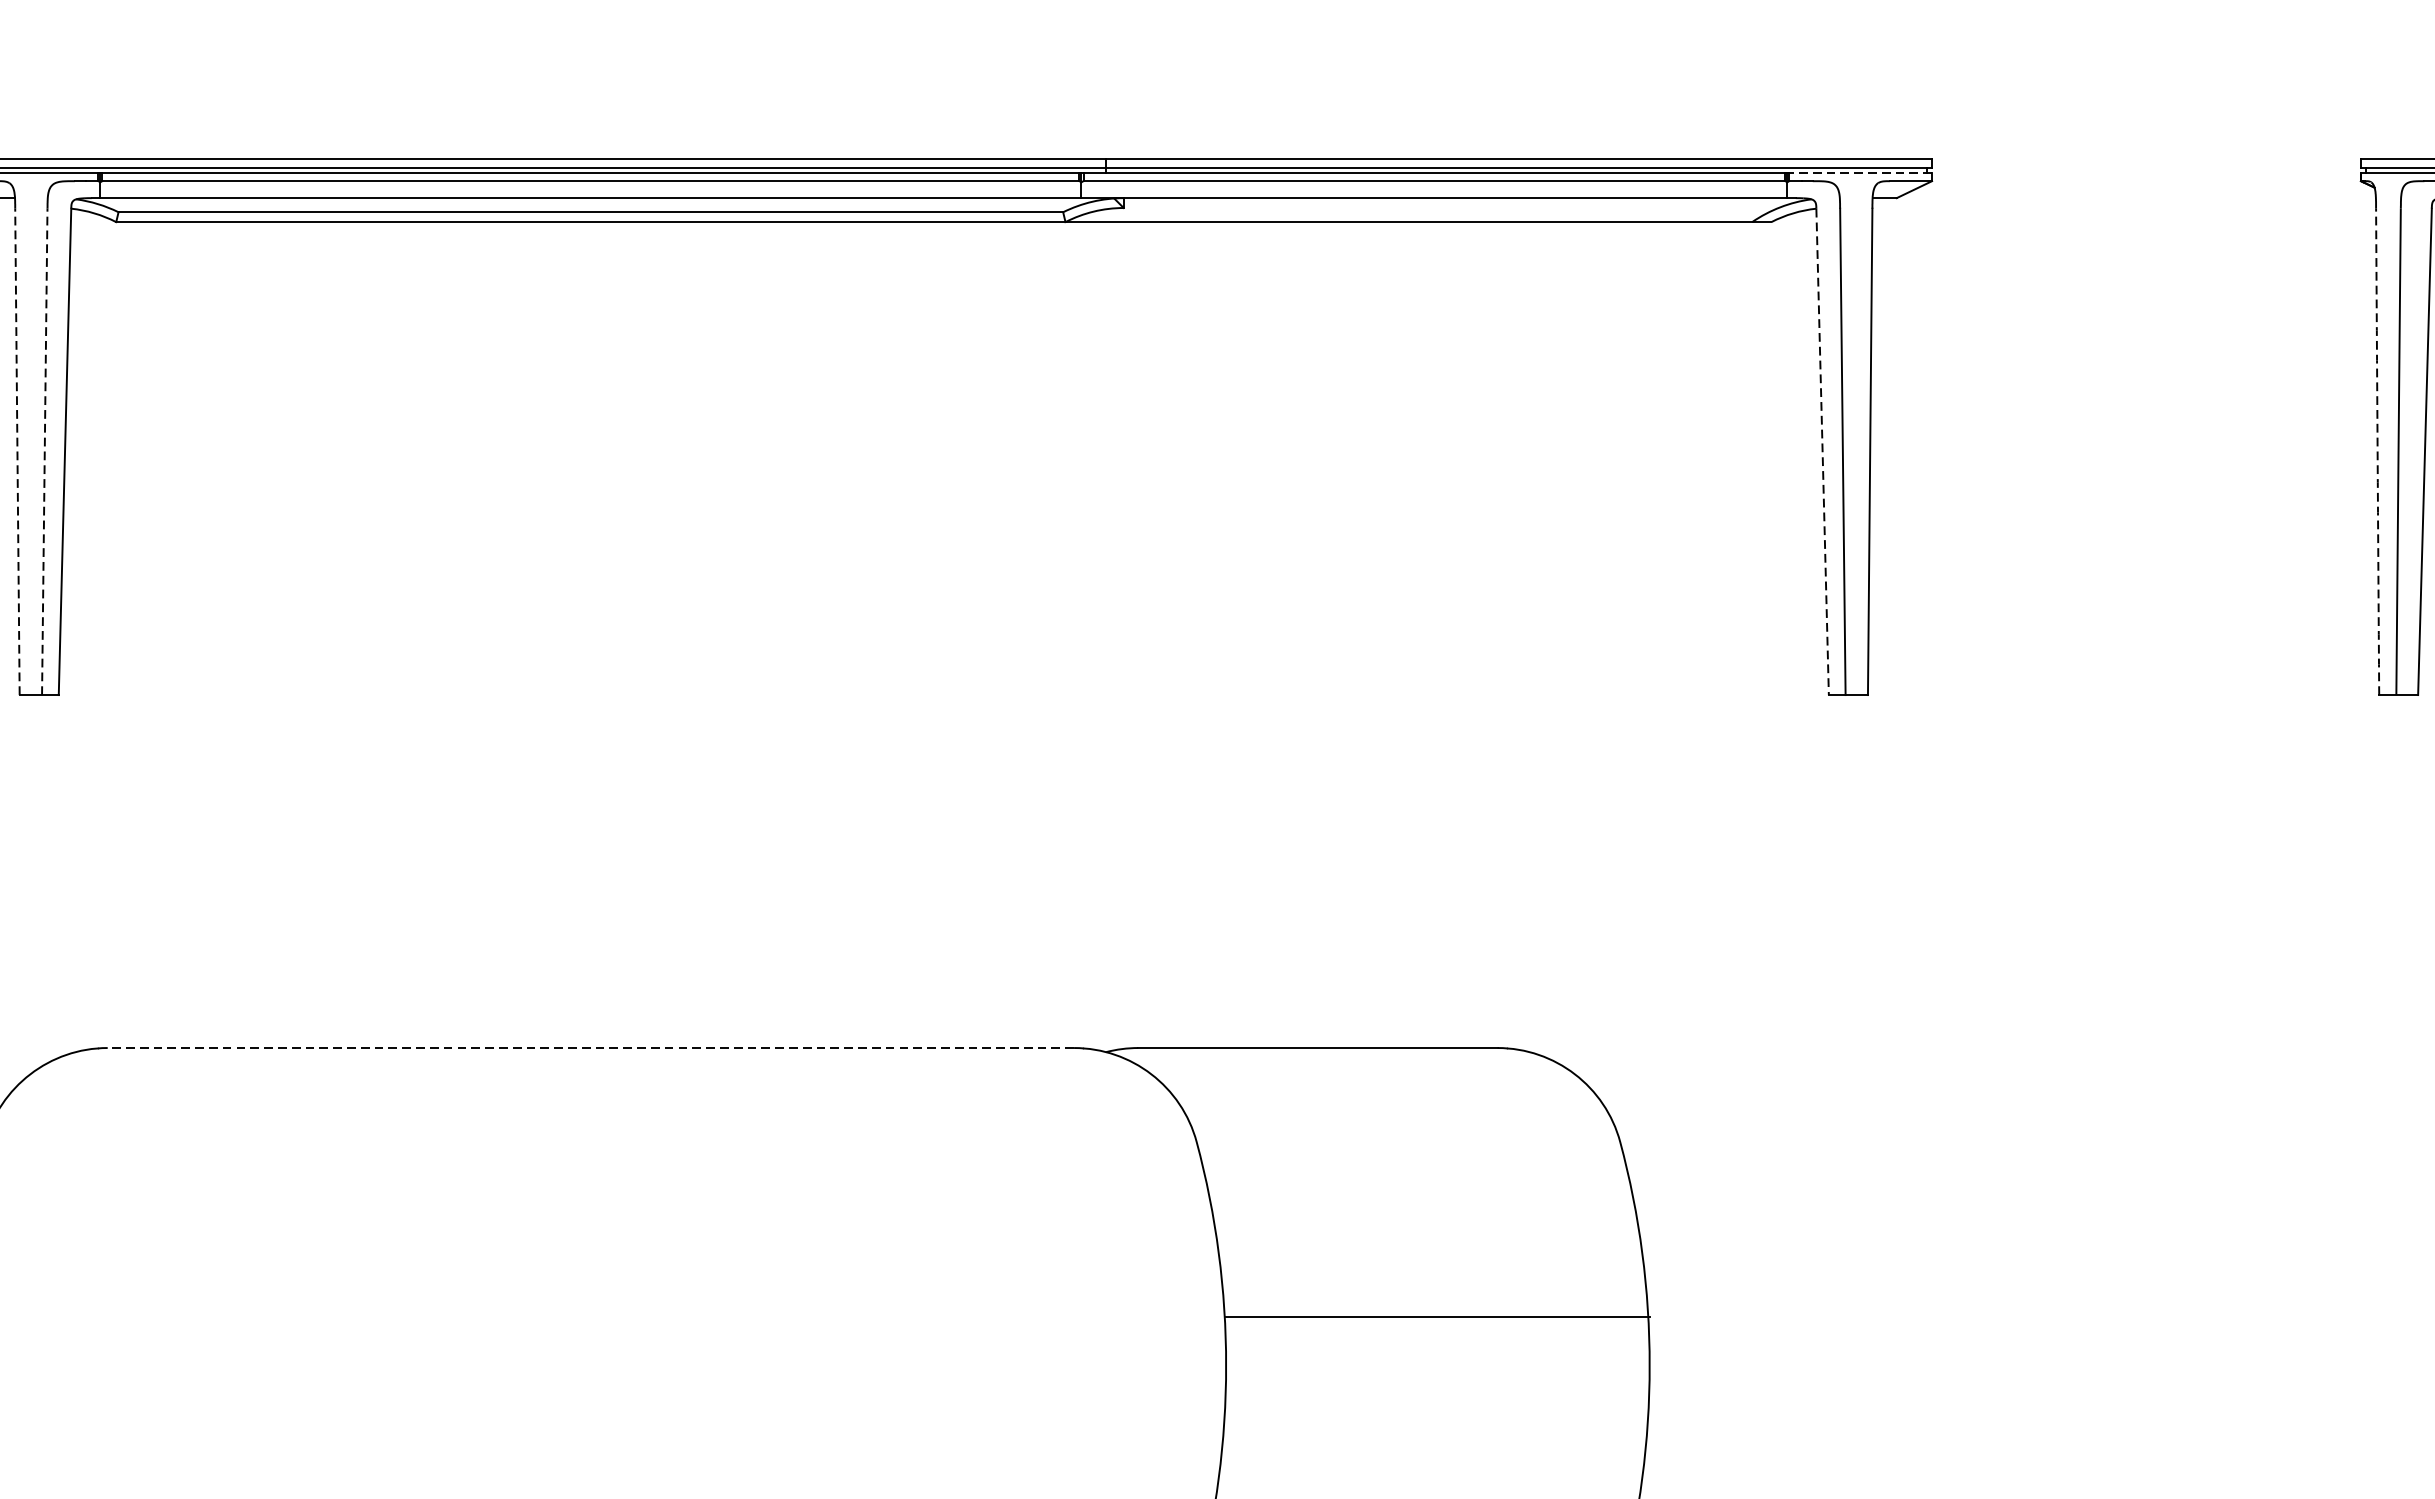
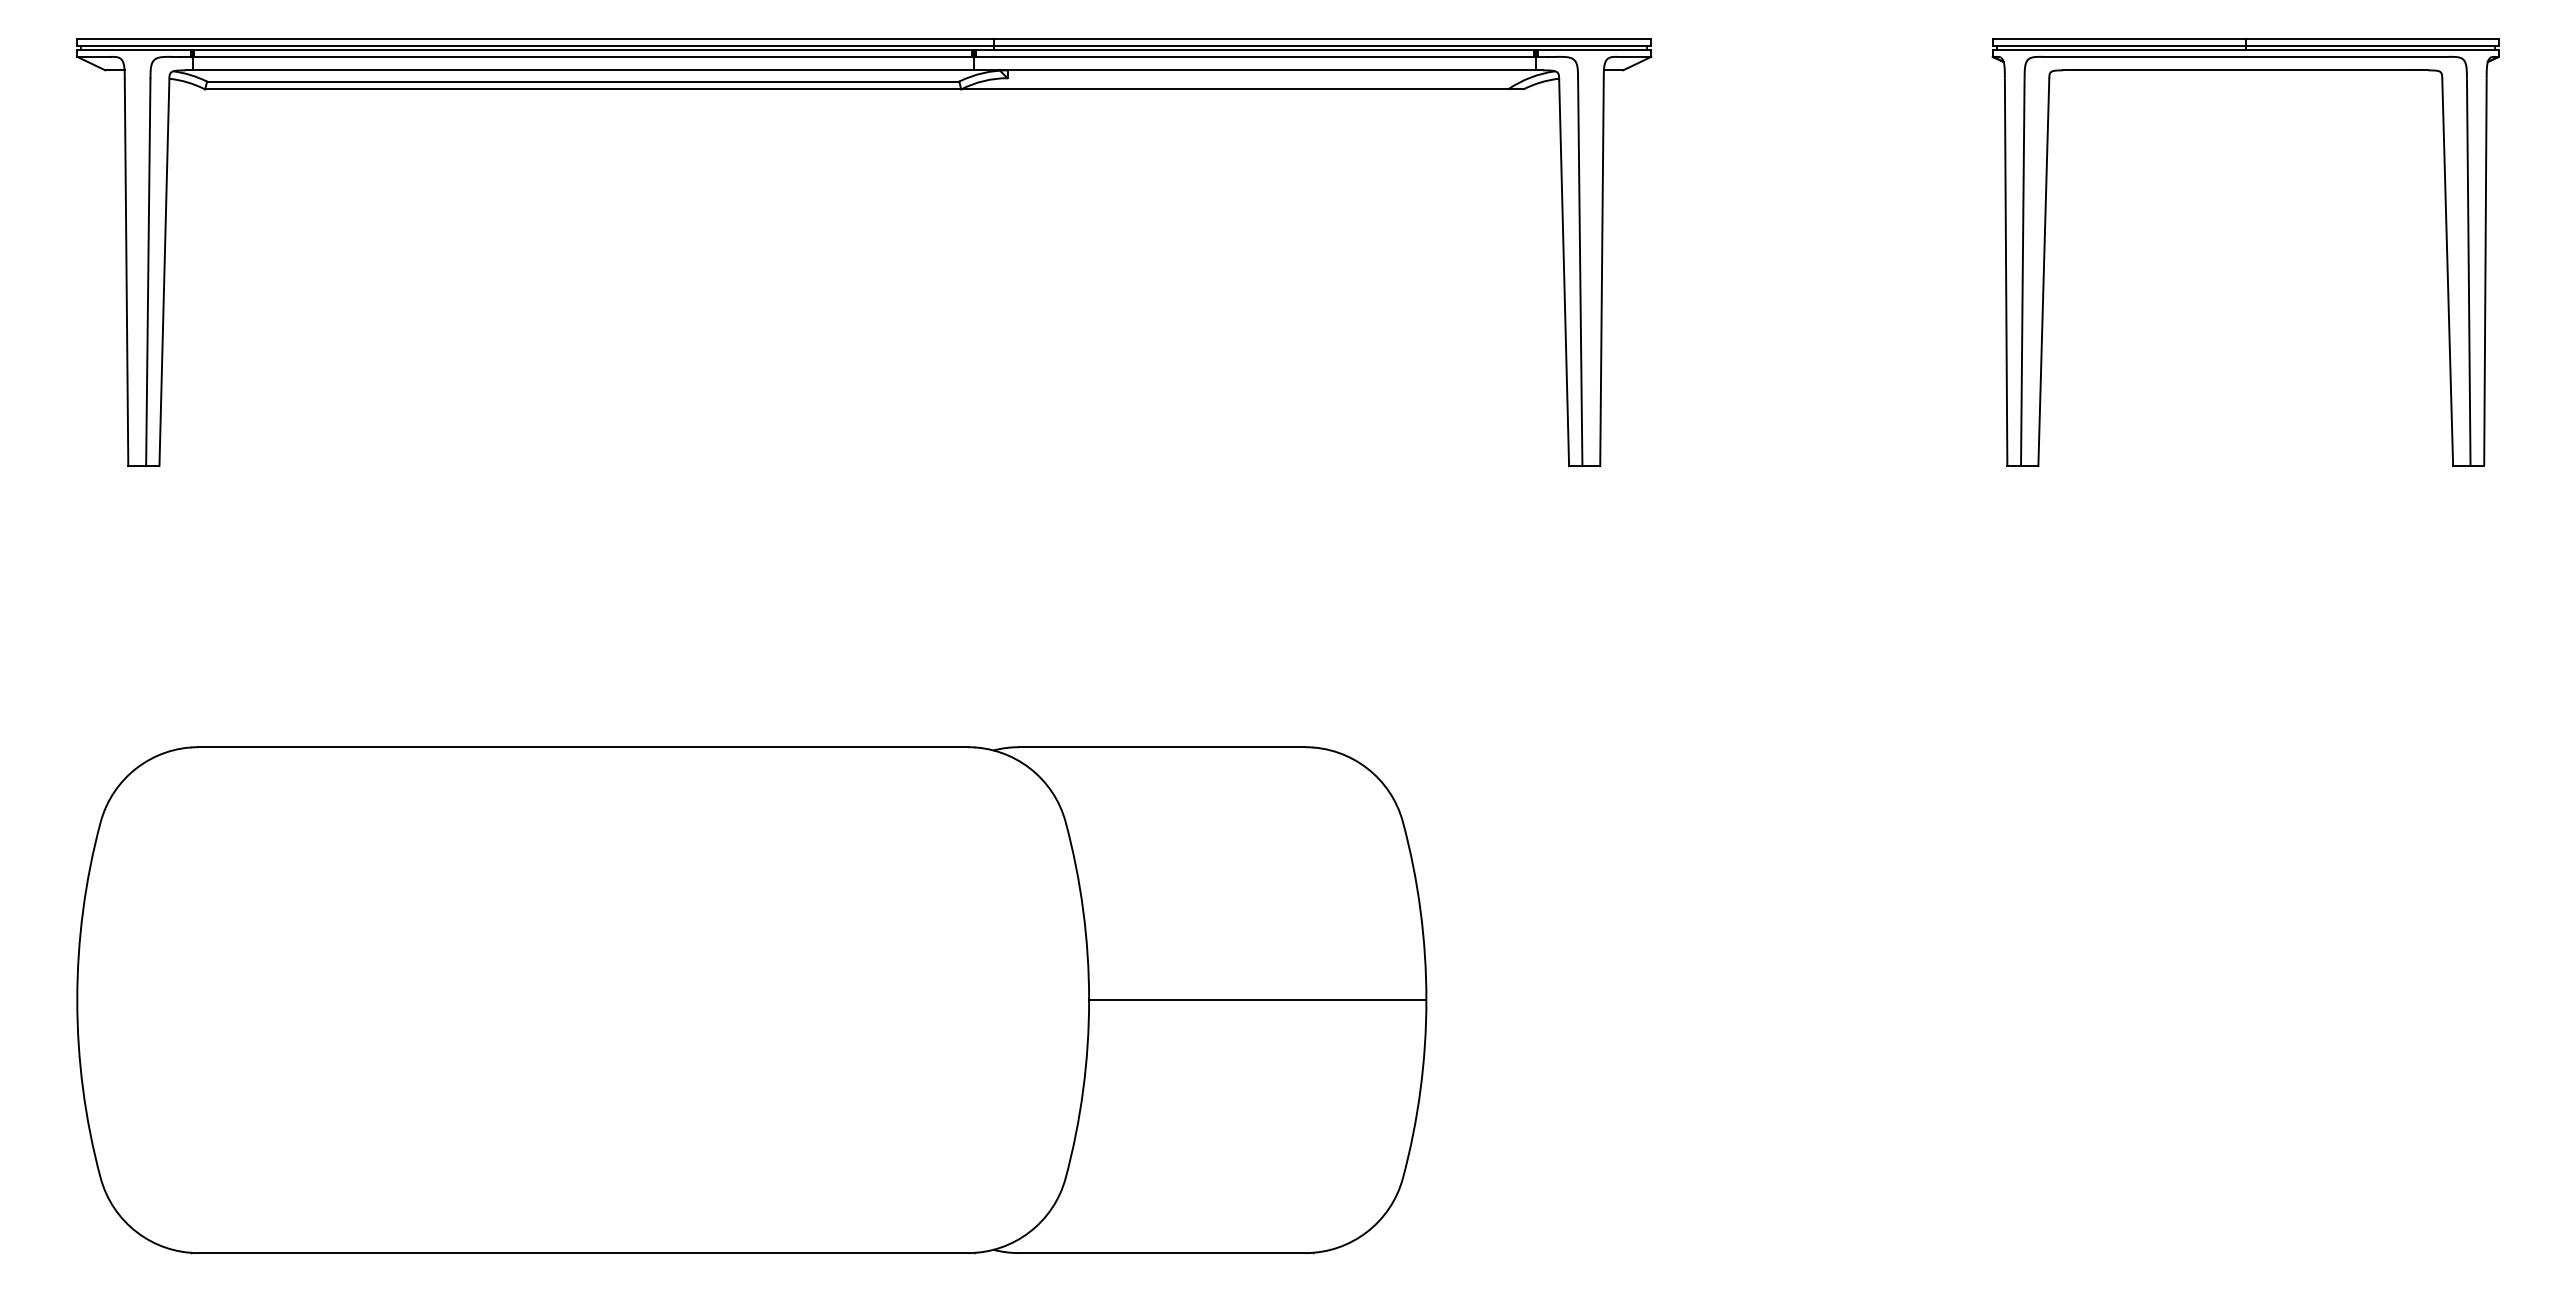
line: (1859, 173) -> (1593, 50), dashed -> solid
line: (17, 451) -> (126, 272), dashed -> solid
line: (45, 451) -> (148, 272), dashed -> solid
line: (1823, 451) -> (1564, 272), dashed -> solid
arc: (2378, 451) -> (2006, 272), dashed -> solid
line: (591, 1048) -> (583, 747), dashed -> solid
line: (1437, 1317) -> (1257, 1000), moved

